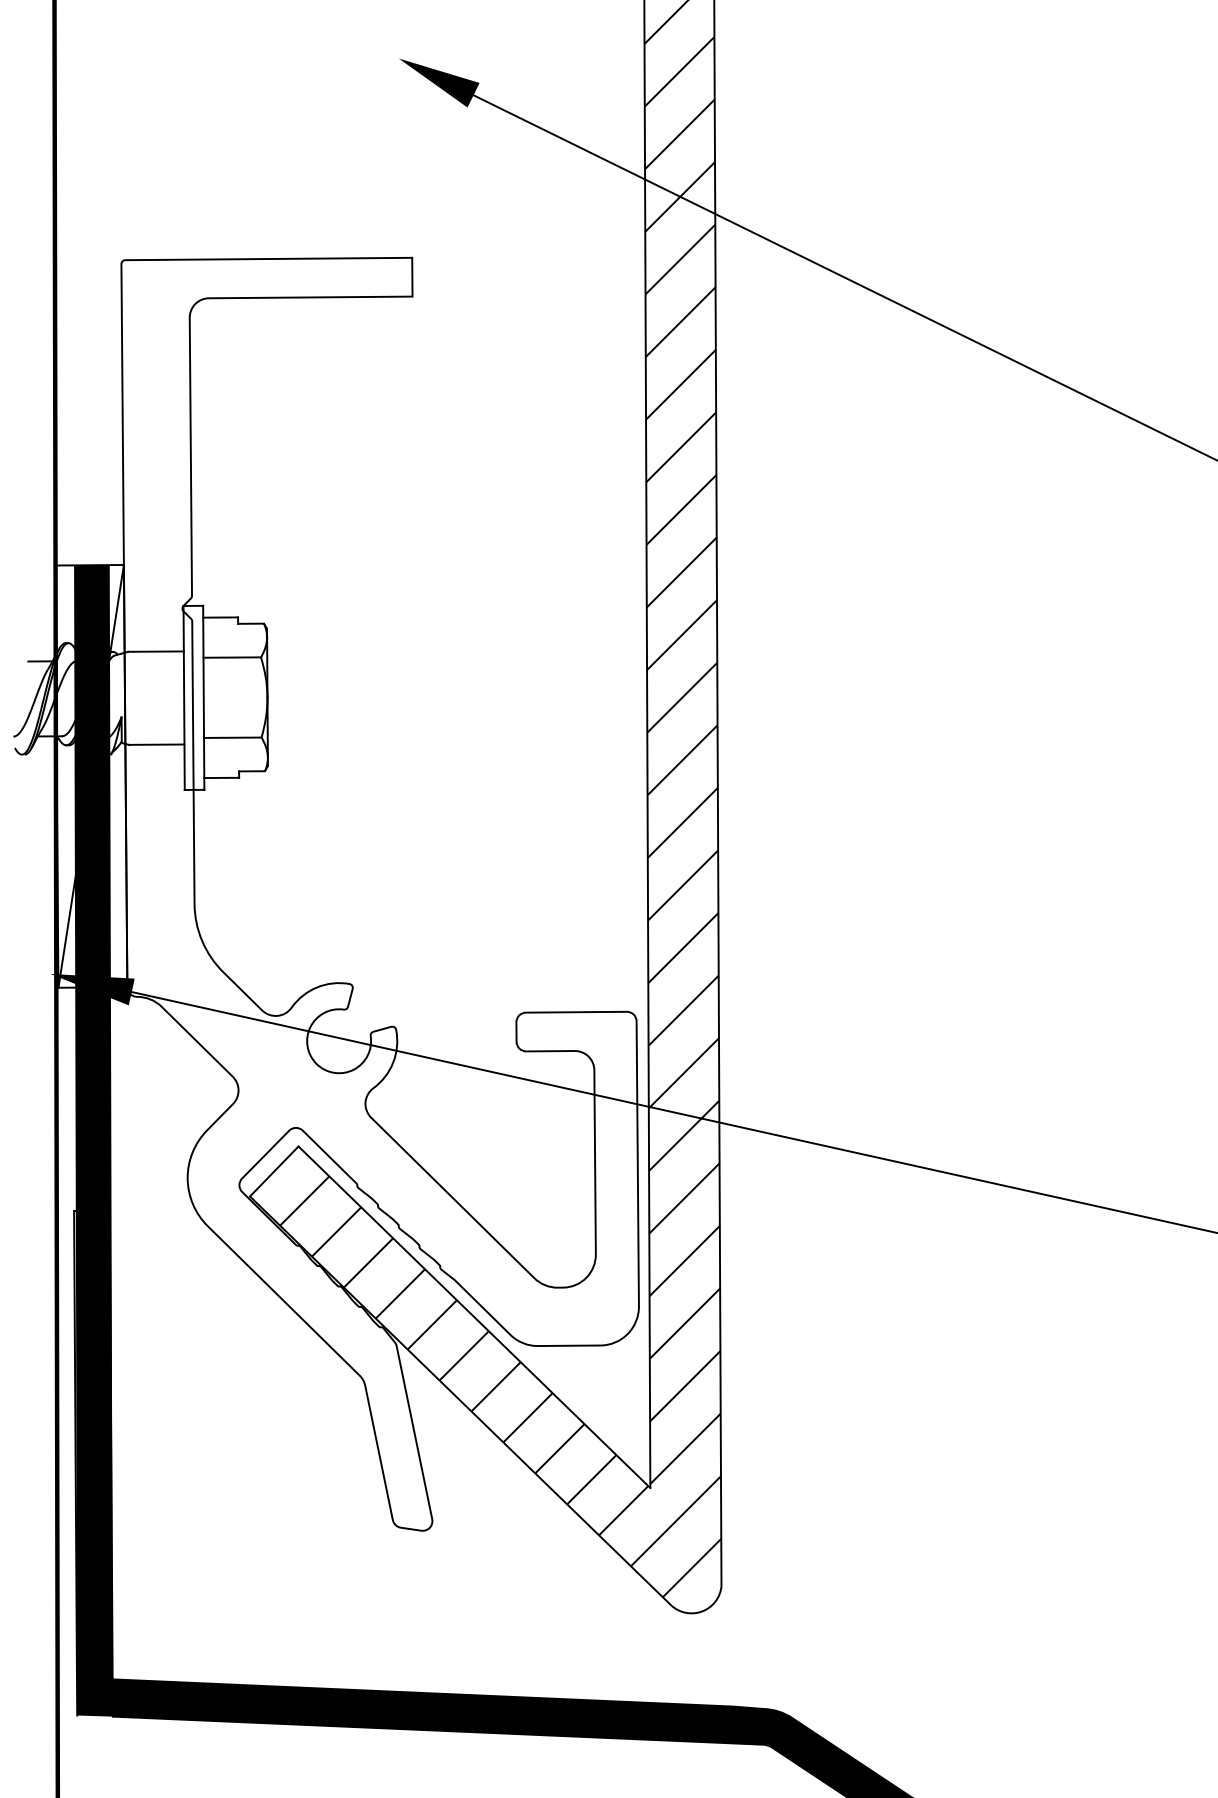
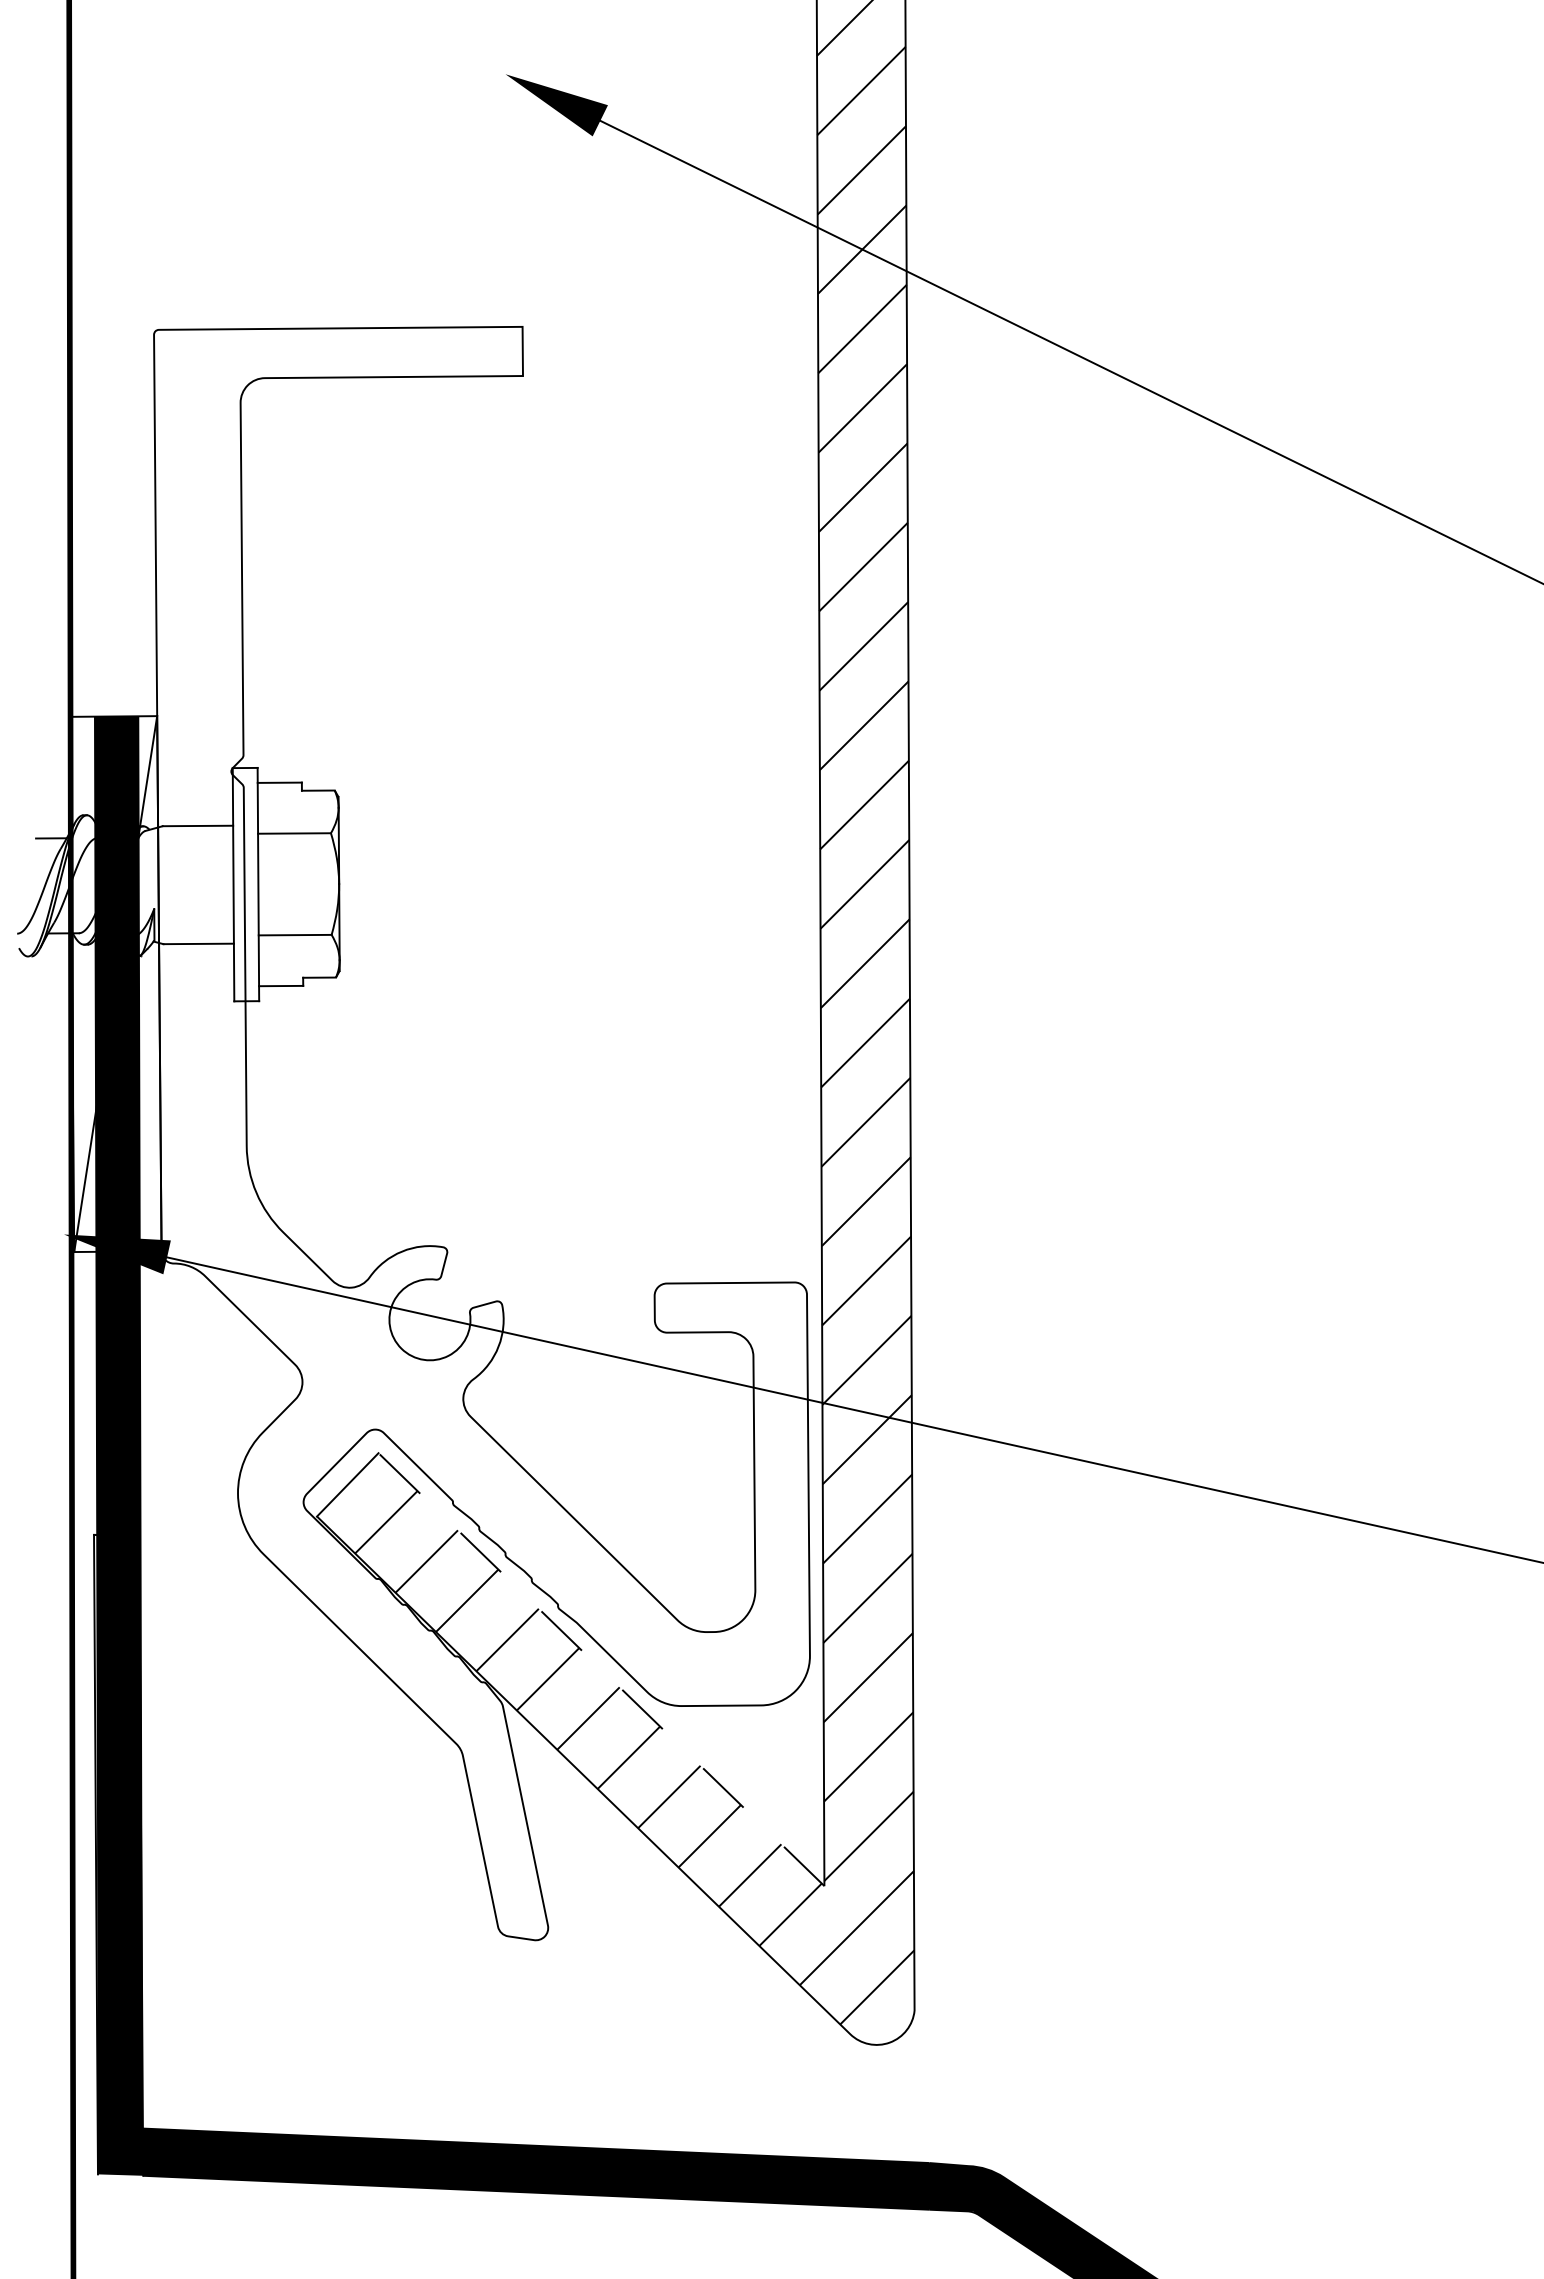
line: (474, 1317) -> (601, 1669), solid -> dashed

